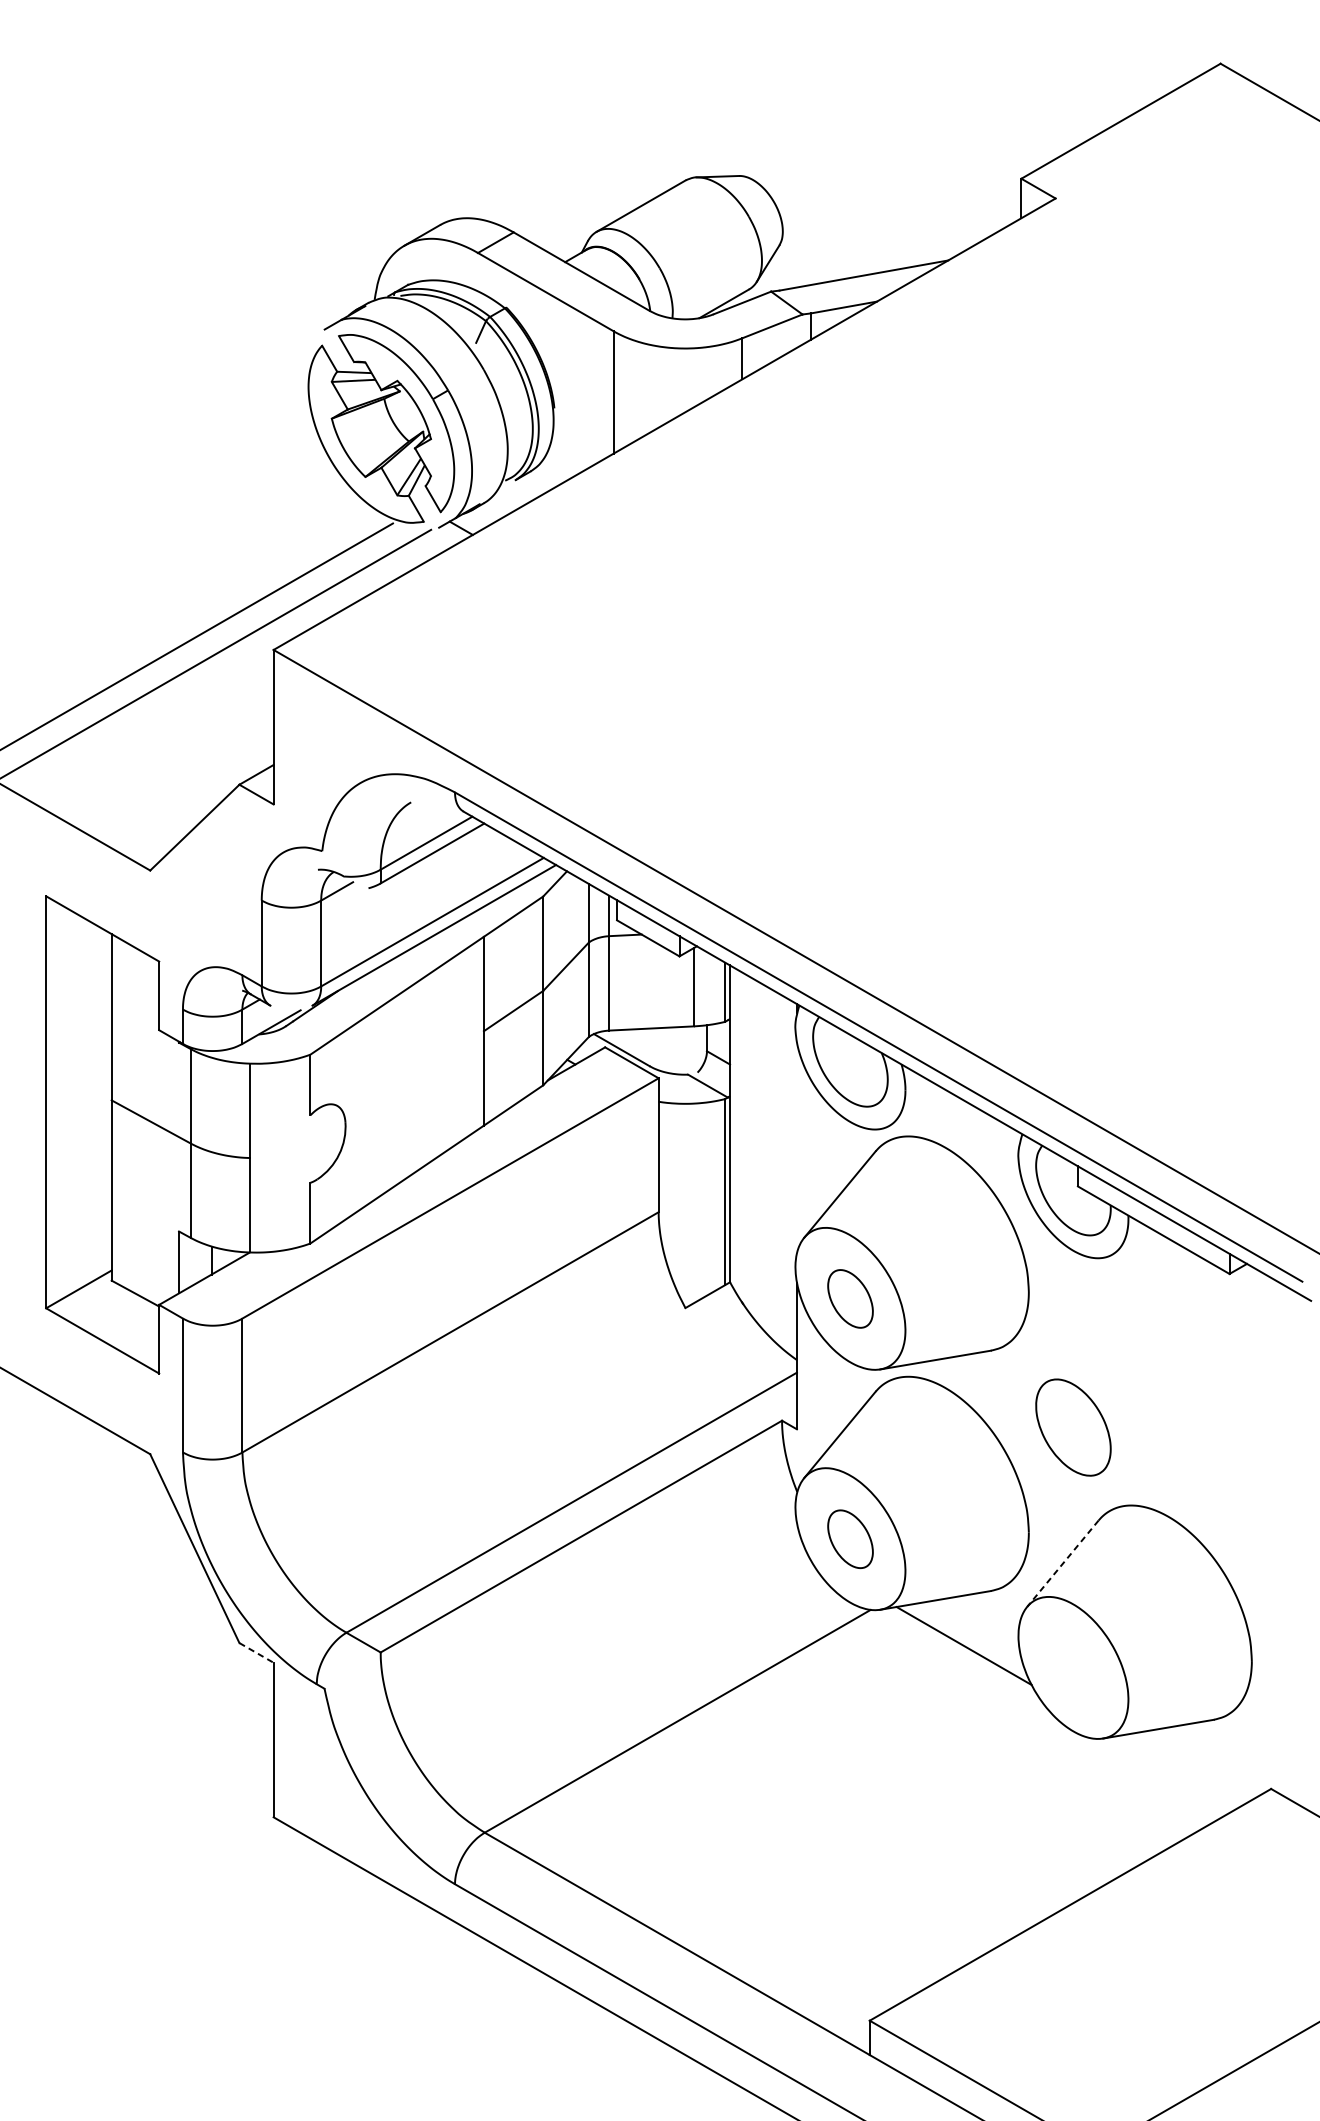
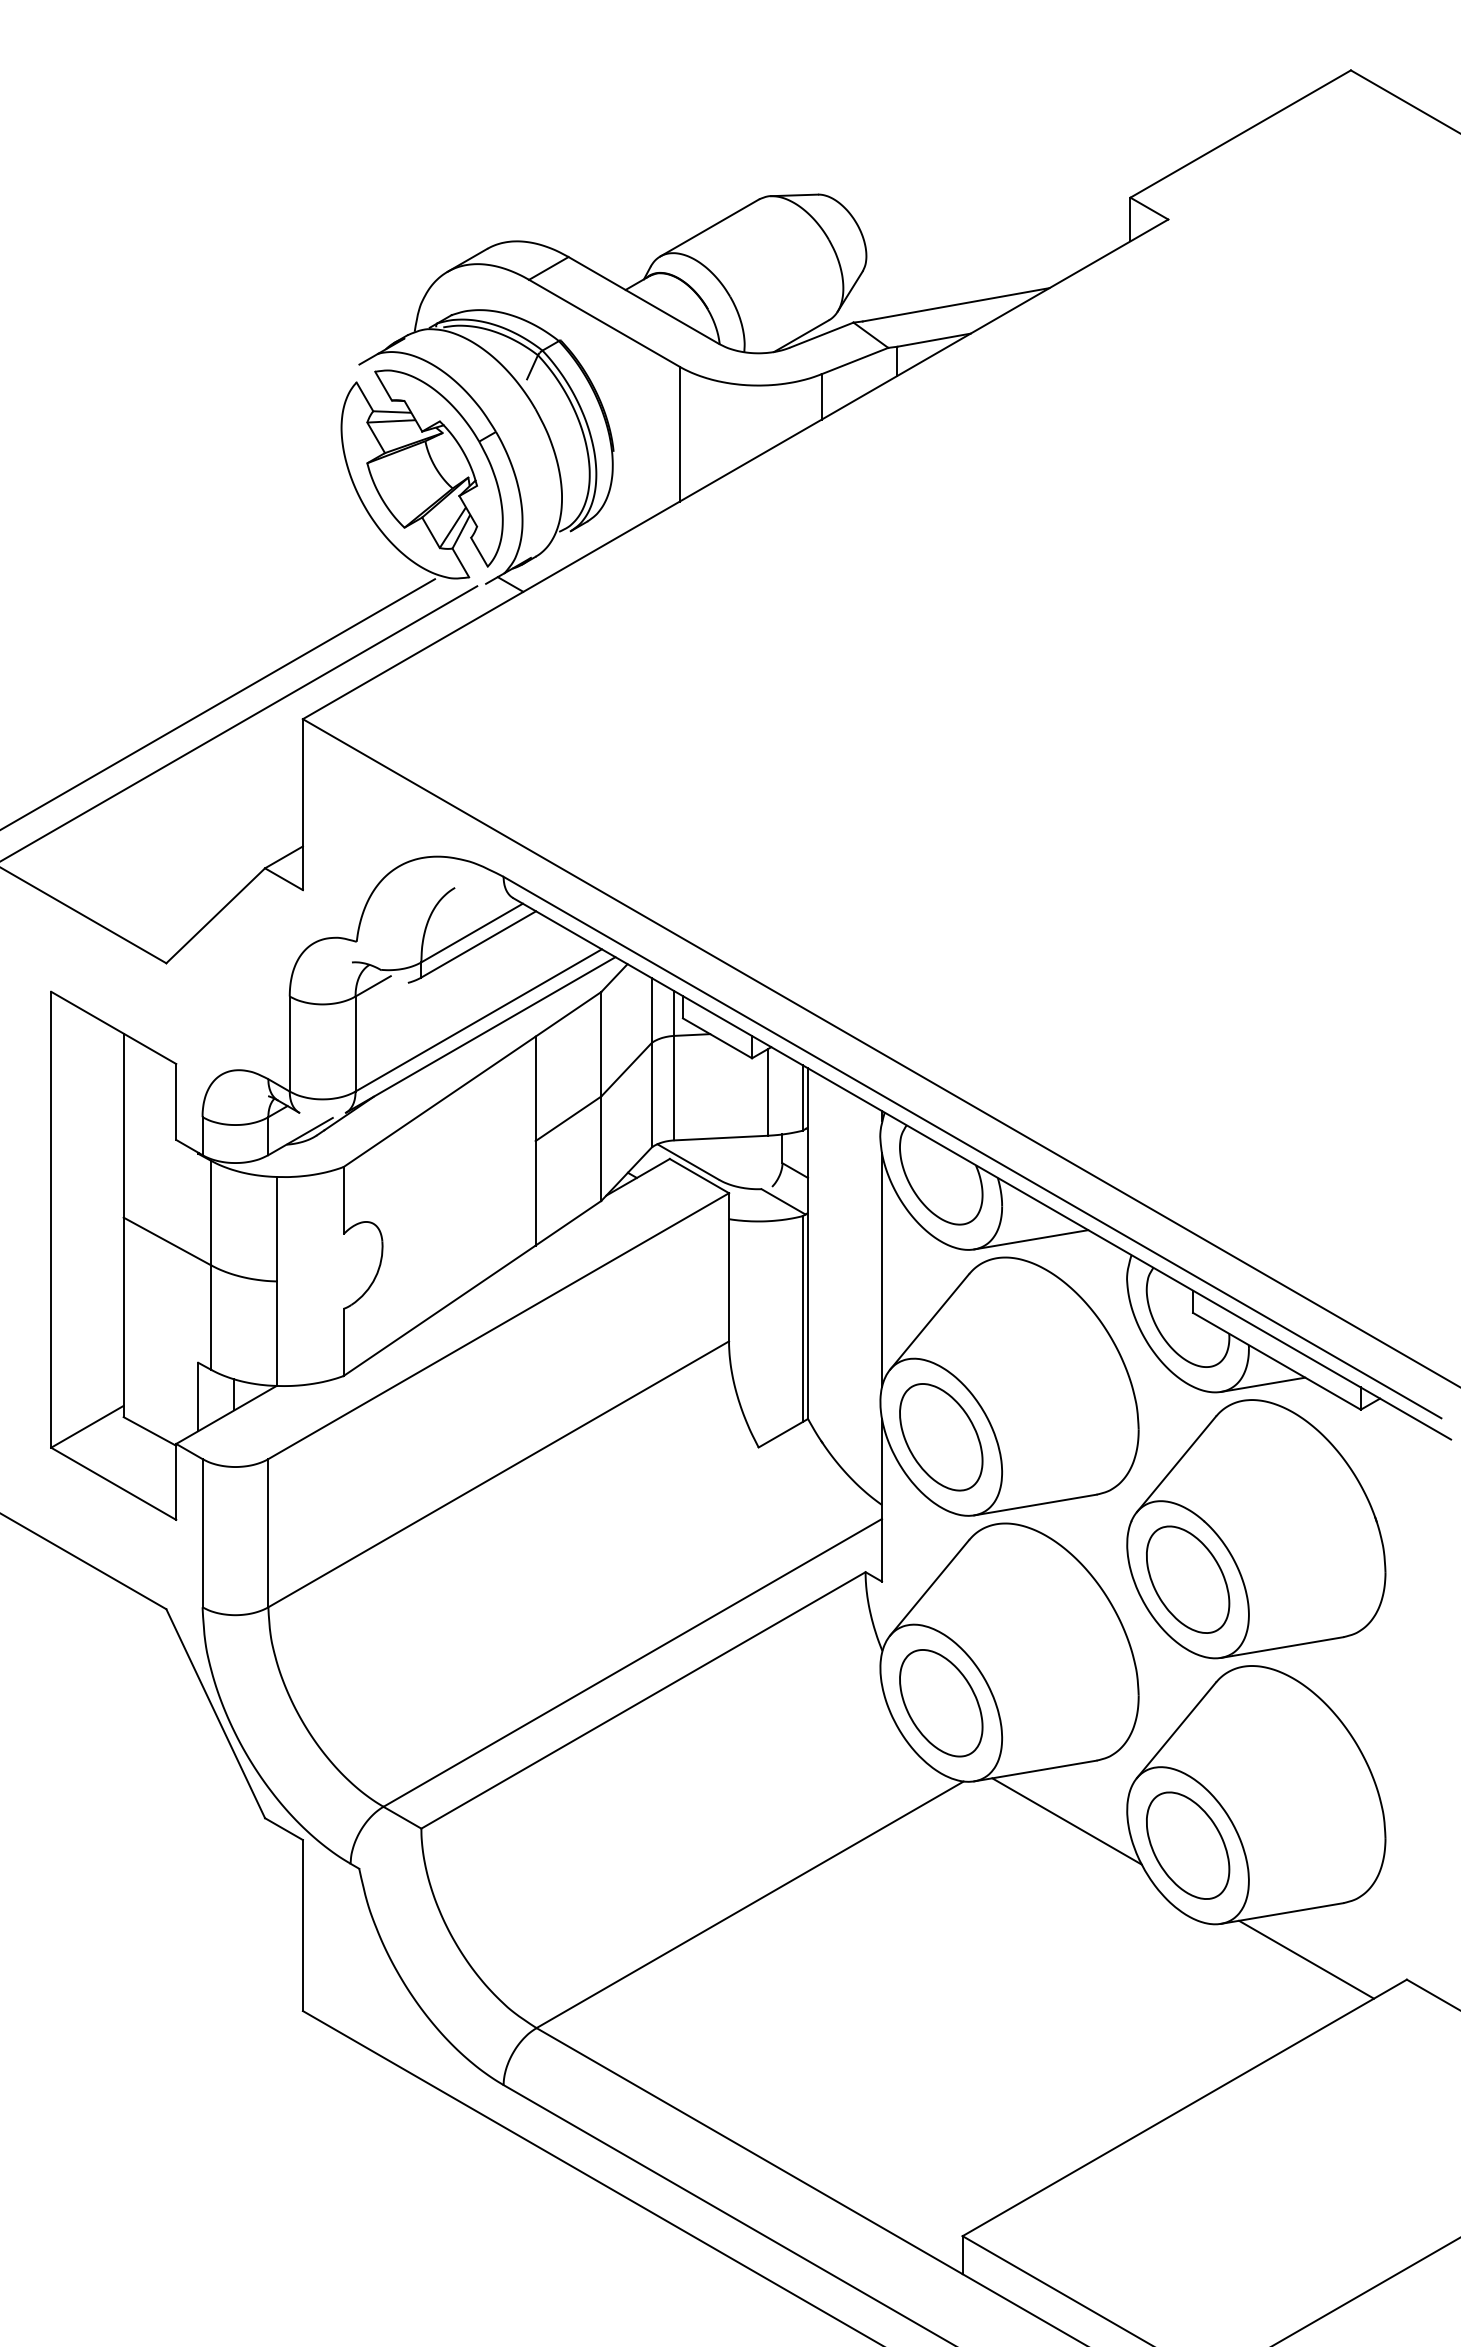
line: (931, 1120) -> (1031, 1239), added
line: (797, 1147) -> (882, 1269), added
line: (1141, 1251) -> (1263, 1384), added
part: (850, 1299) -> (941, 1437), size x1.67
part: (1135, 1382) -> (1256, 1529), added
part: (850, 1539) -> (941, 1703), size x1.67
line: (1063, 1563) -> (1176, 1730), dashed -> solid
line: (256, 1653) -> (284, 1829), dashed -> solid
part: (1073, 1667) -> (1188, 1845), added
line: (1180, 1770) -> (1306, 1959), added

